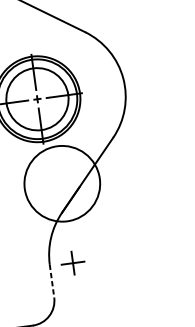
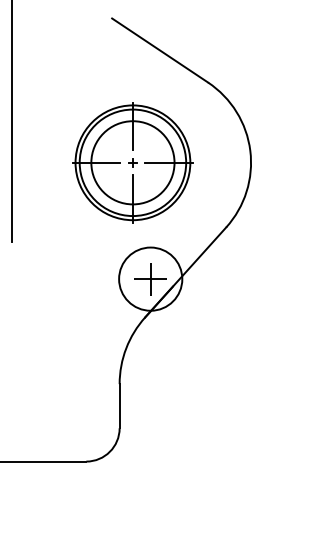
circle: (62, 183) -> (150, 278), size x0.62
part: (72, 263) -> (150, 279), moved
line: (51, 281) -> (119, 406), dashed -> solid

